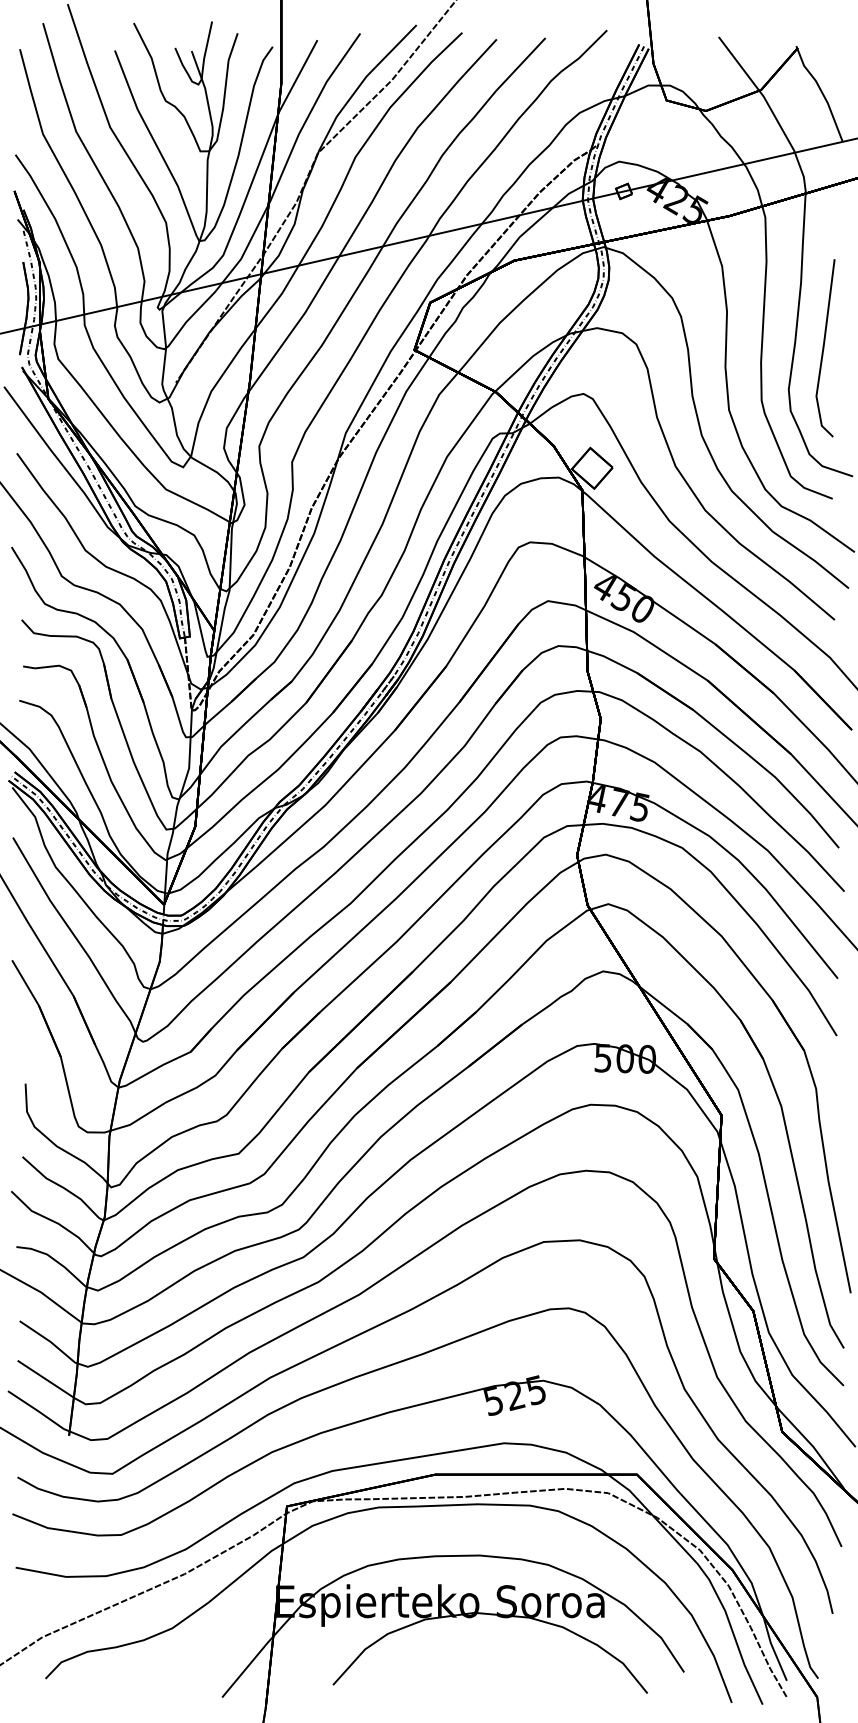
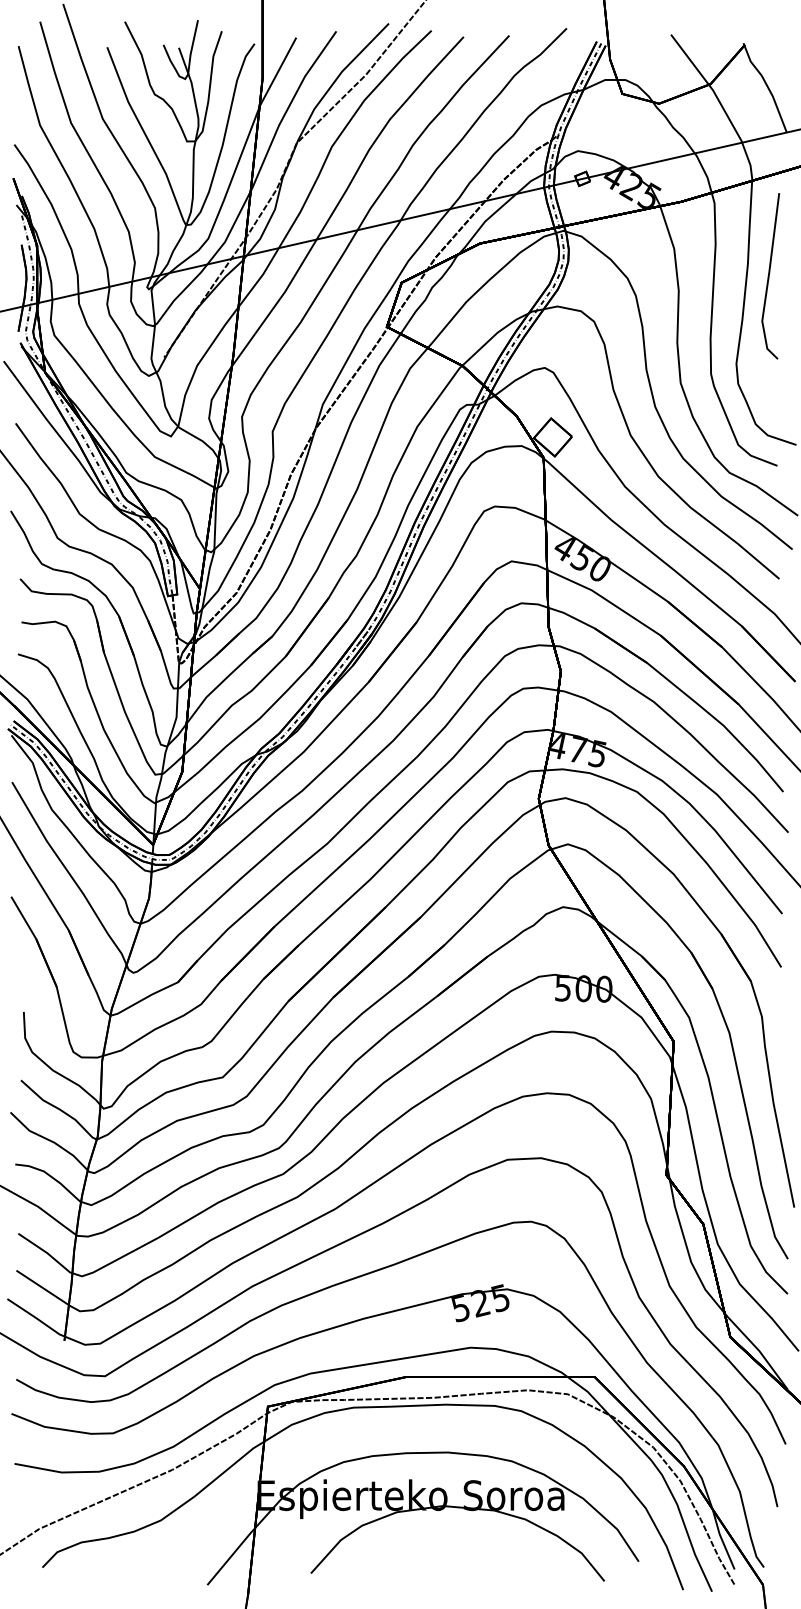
line: (824, 348) -> (769, 276), moved

